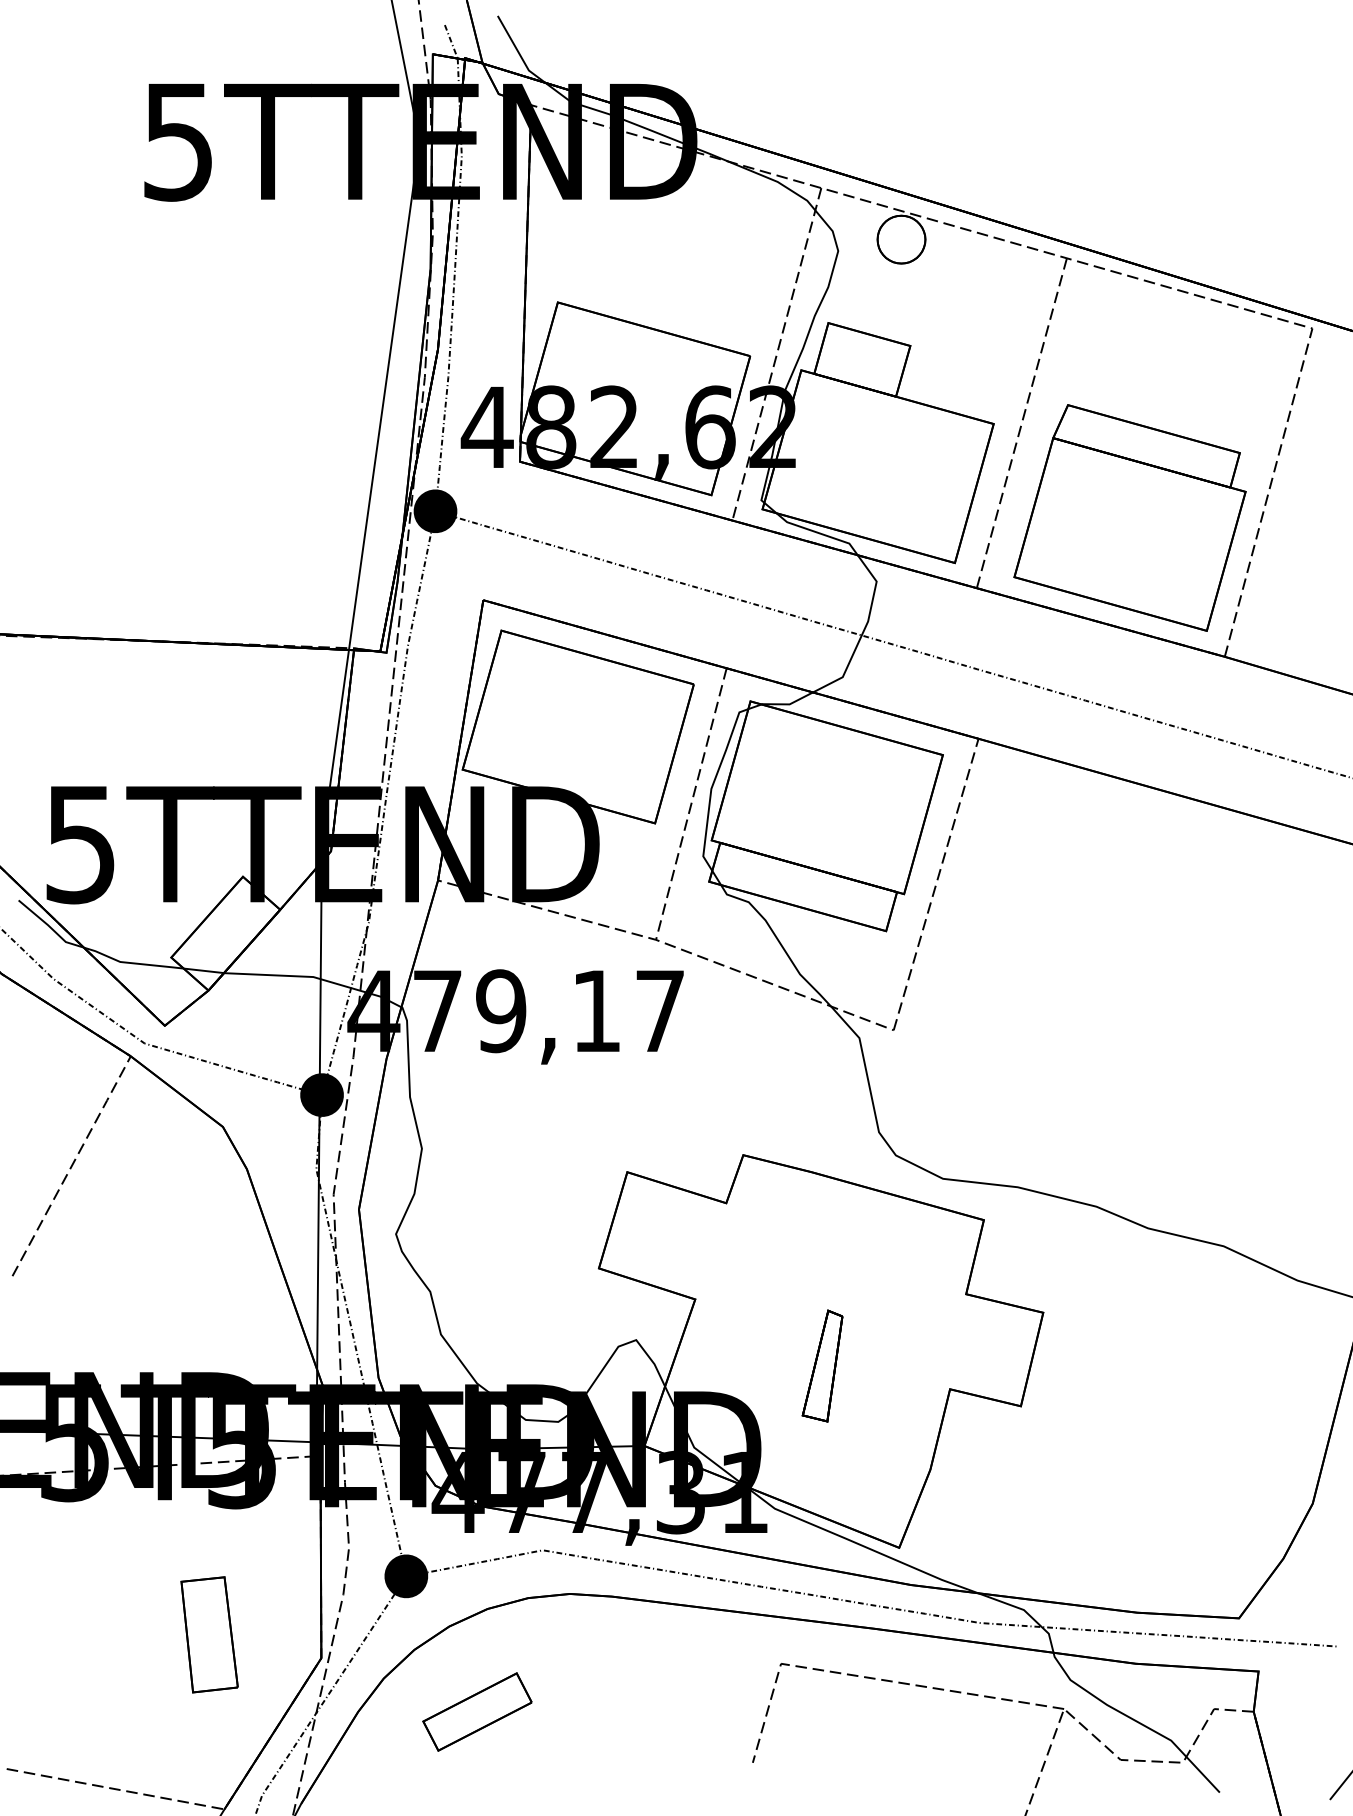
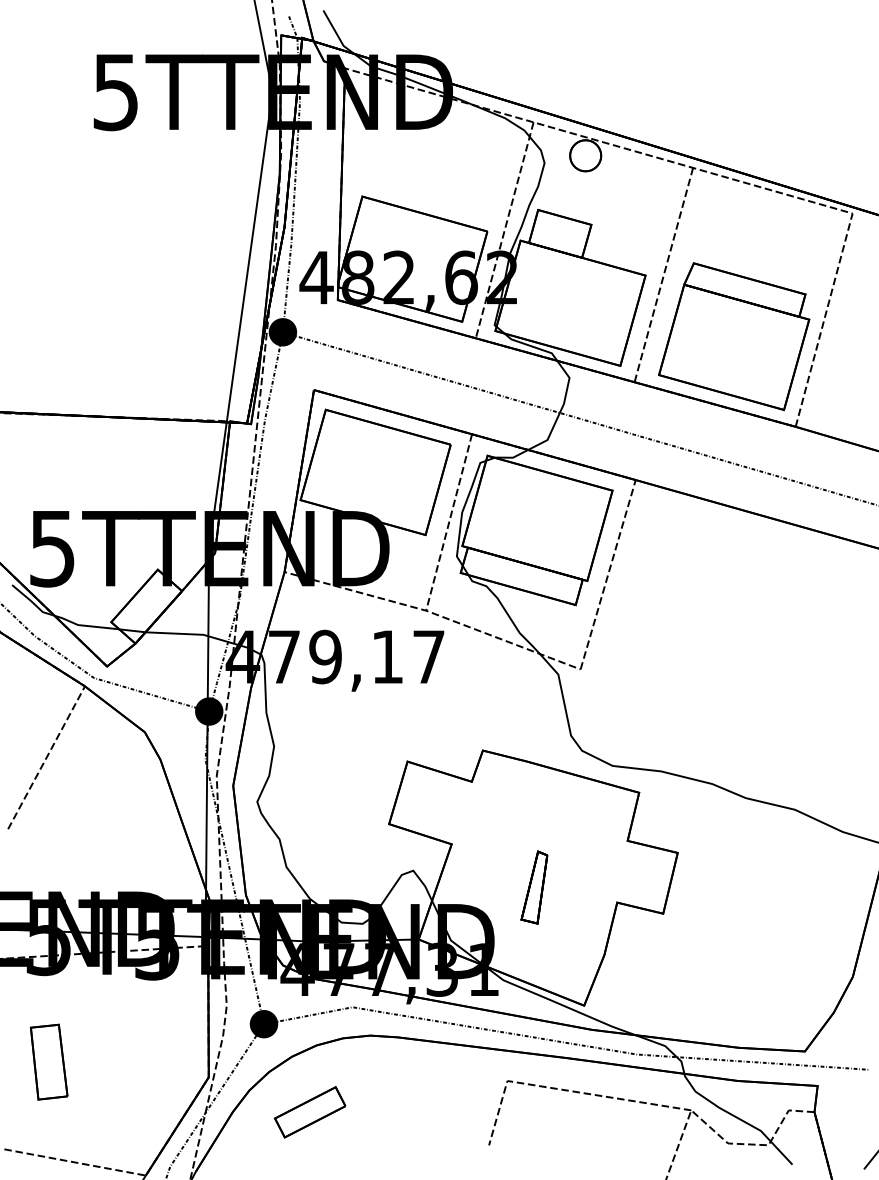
part: (210, 1633) -> (49, 1061), moved

